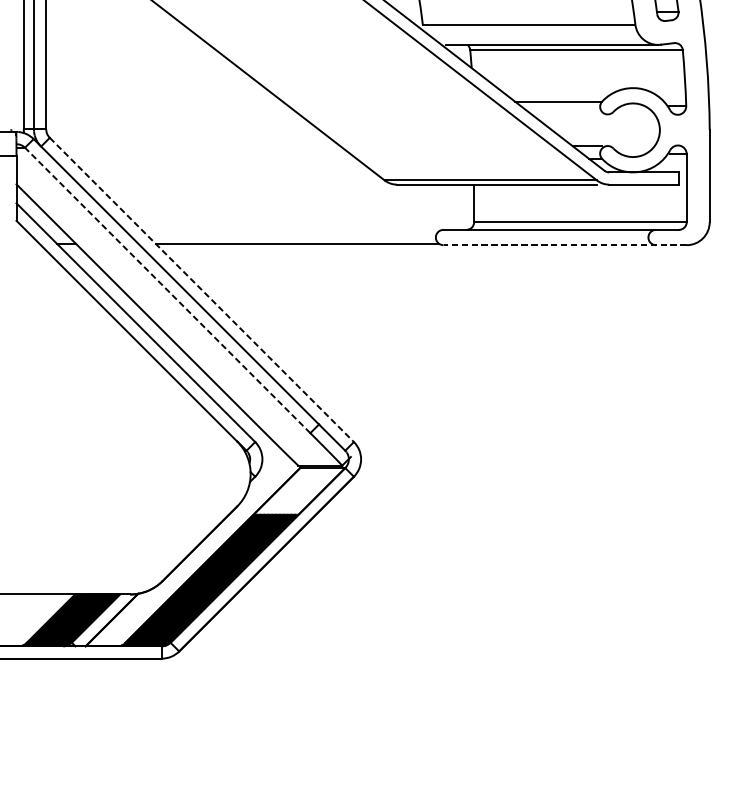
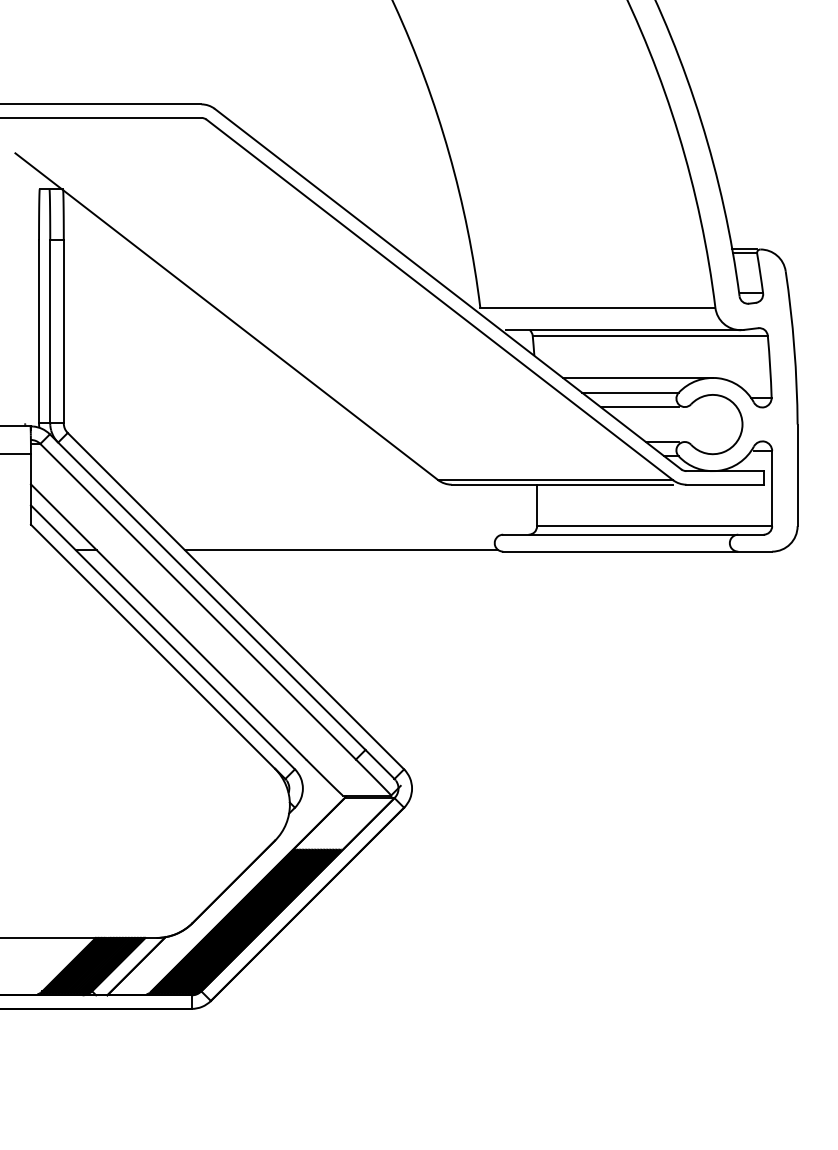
line: (564, 87) -> (637, 377), added
line: (566, 114) -> (639, 407), added
line: (564, 245) -> (637, 551), dashed -> solid
line: (167, 290) -> (197, 601), dashed -> solid
line: (201, 290) -> (235, 601), dashed -> solid

